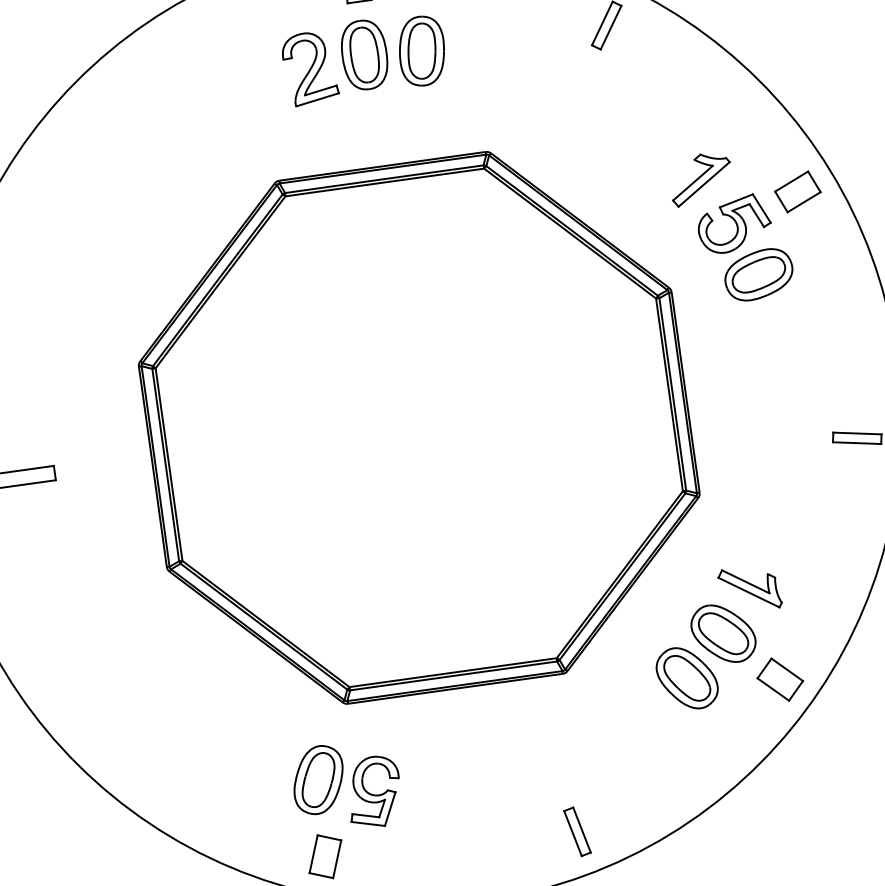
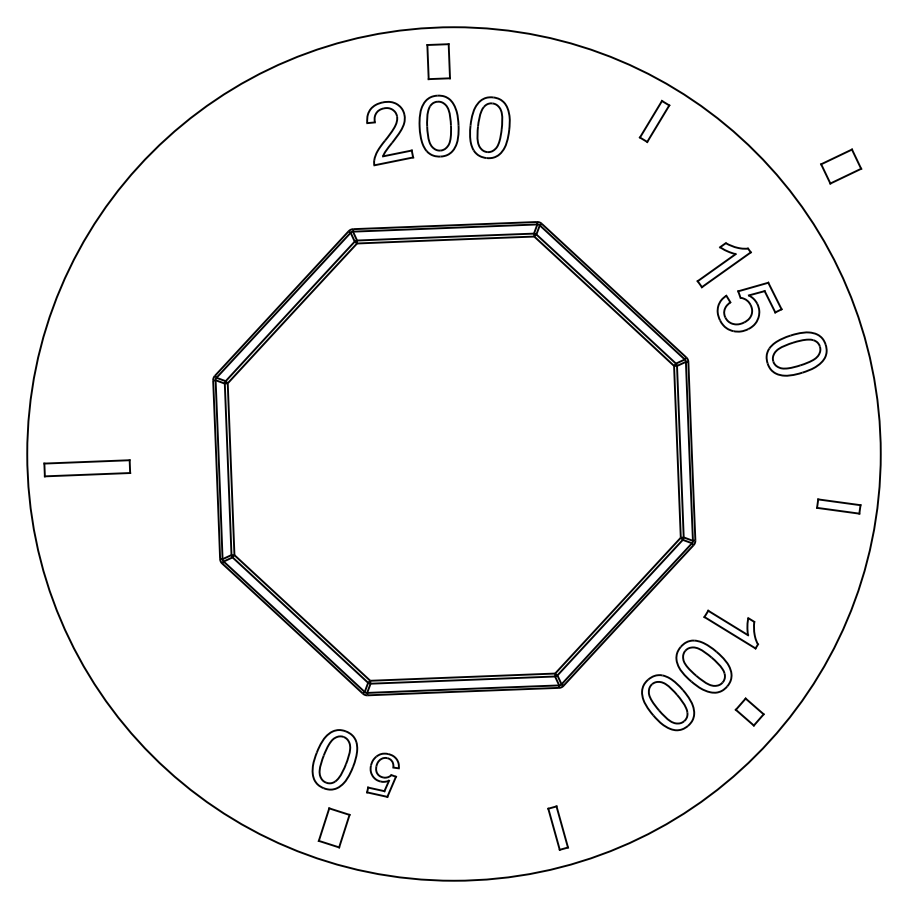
part: (798, 191) -> (841, 166), moved
part: (758, 274) -> (796, 353), moved
part: (779, 679) -> (749, 711), size x0.7
part: (373, 792) -> (382, 775), size x0.7

